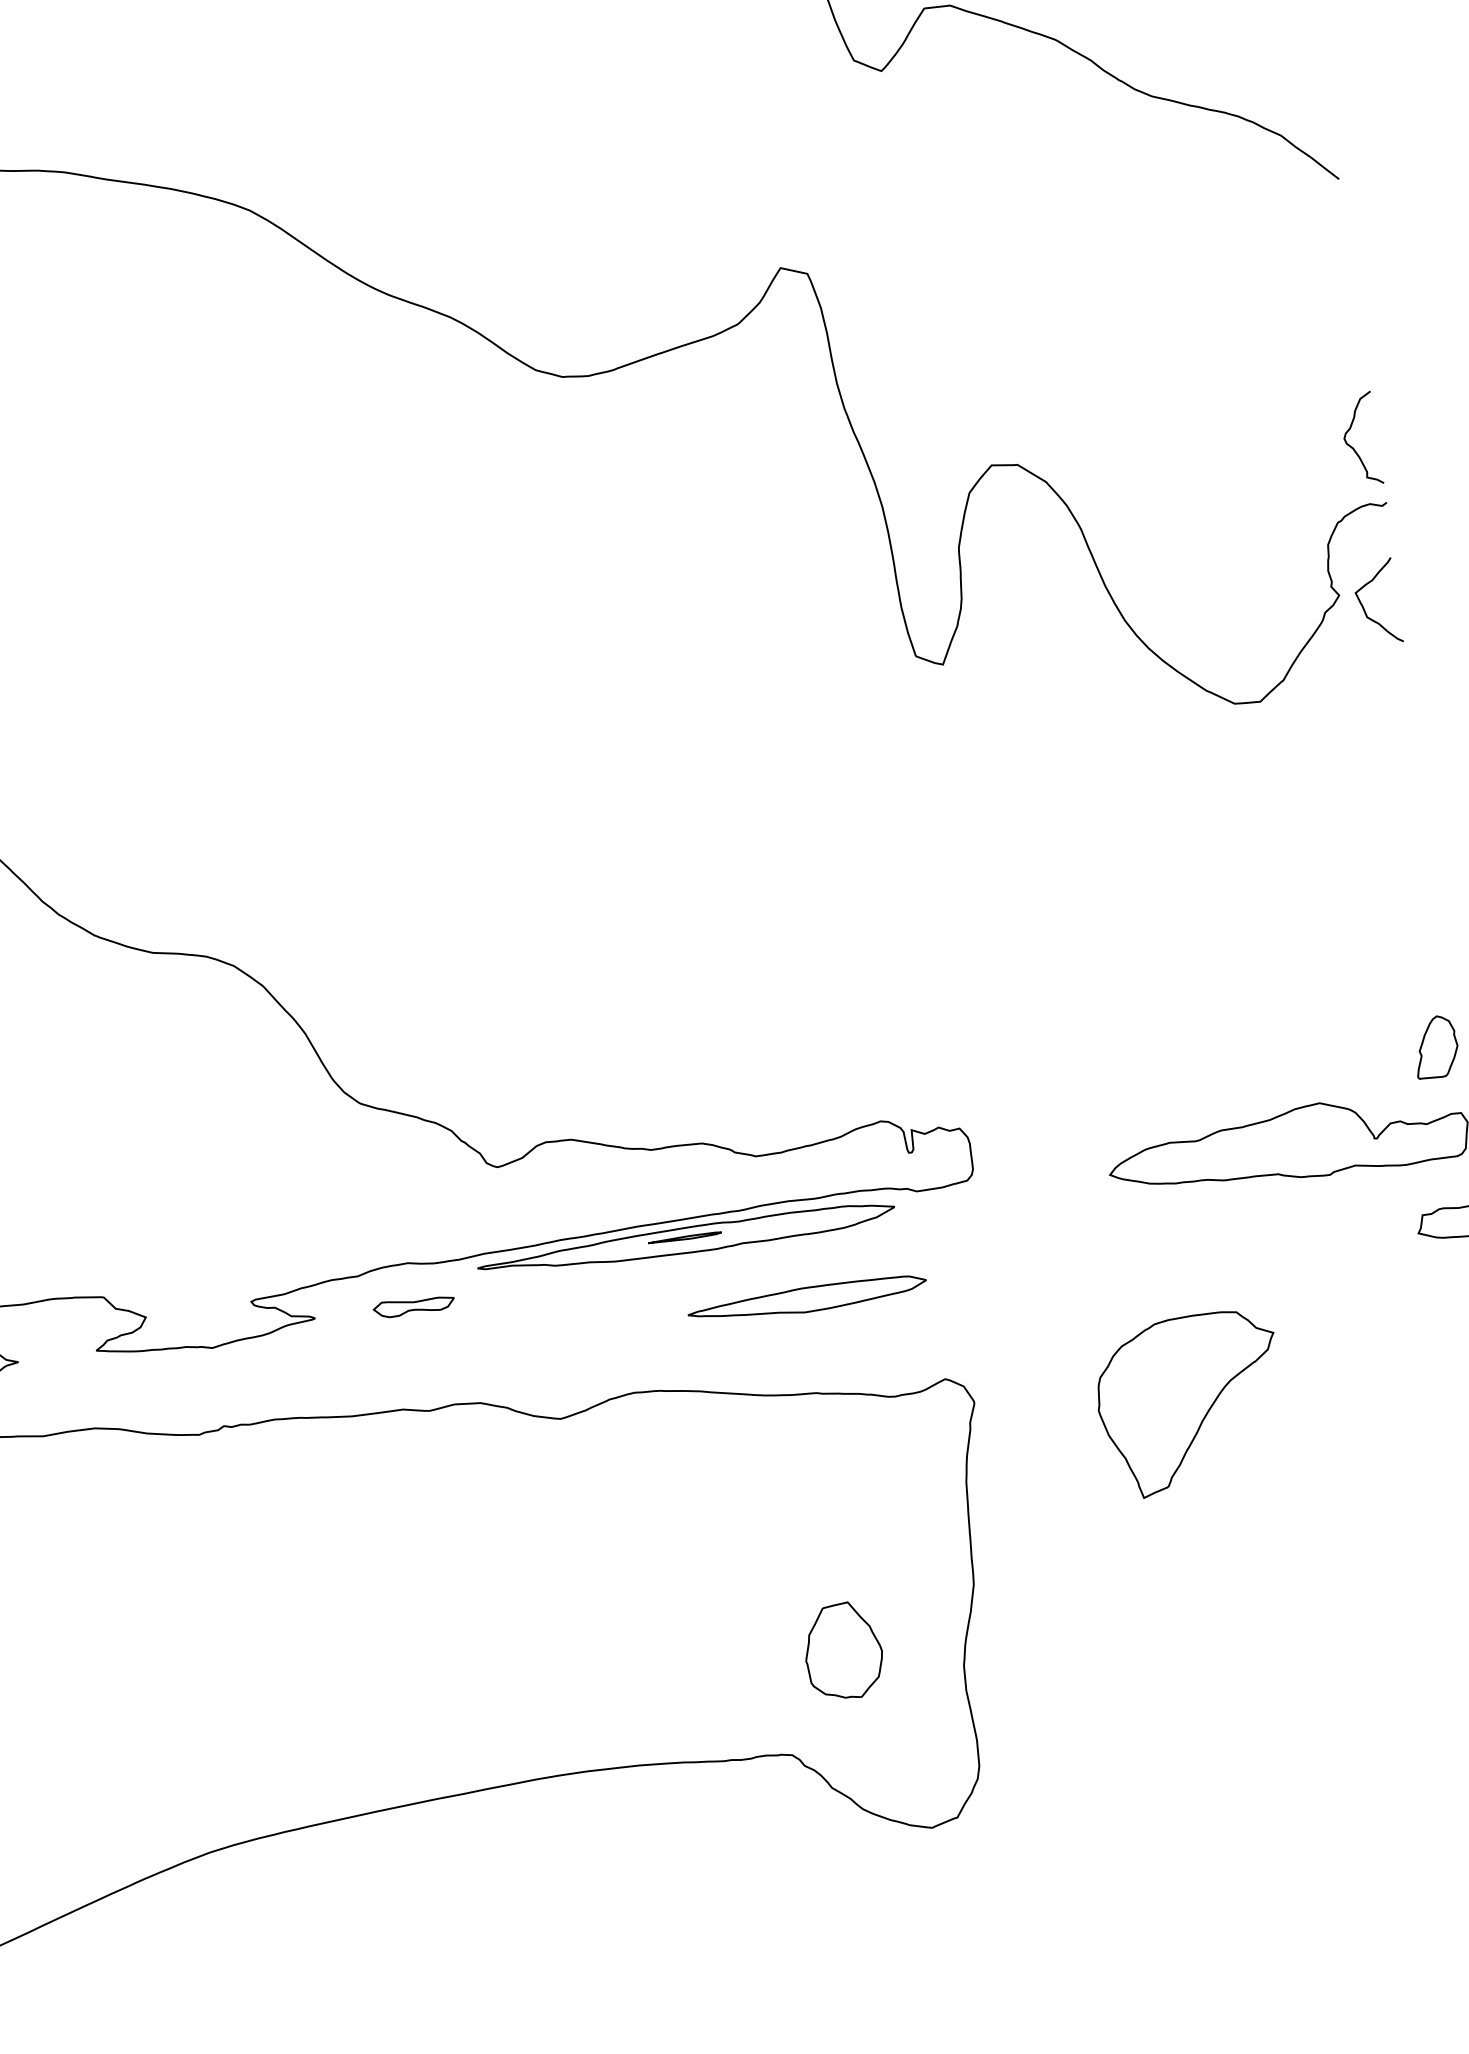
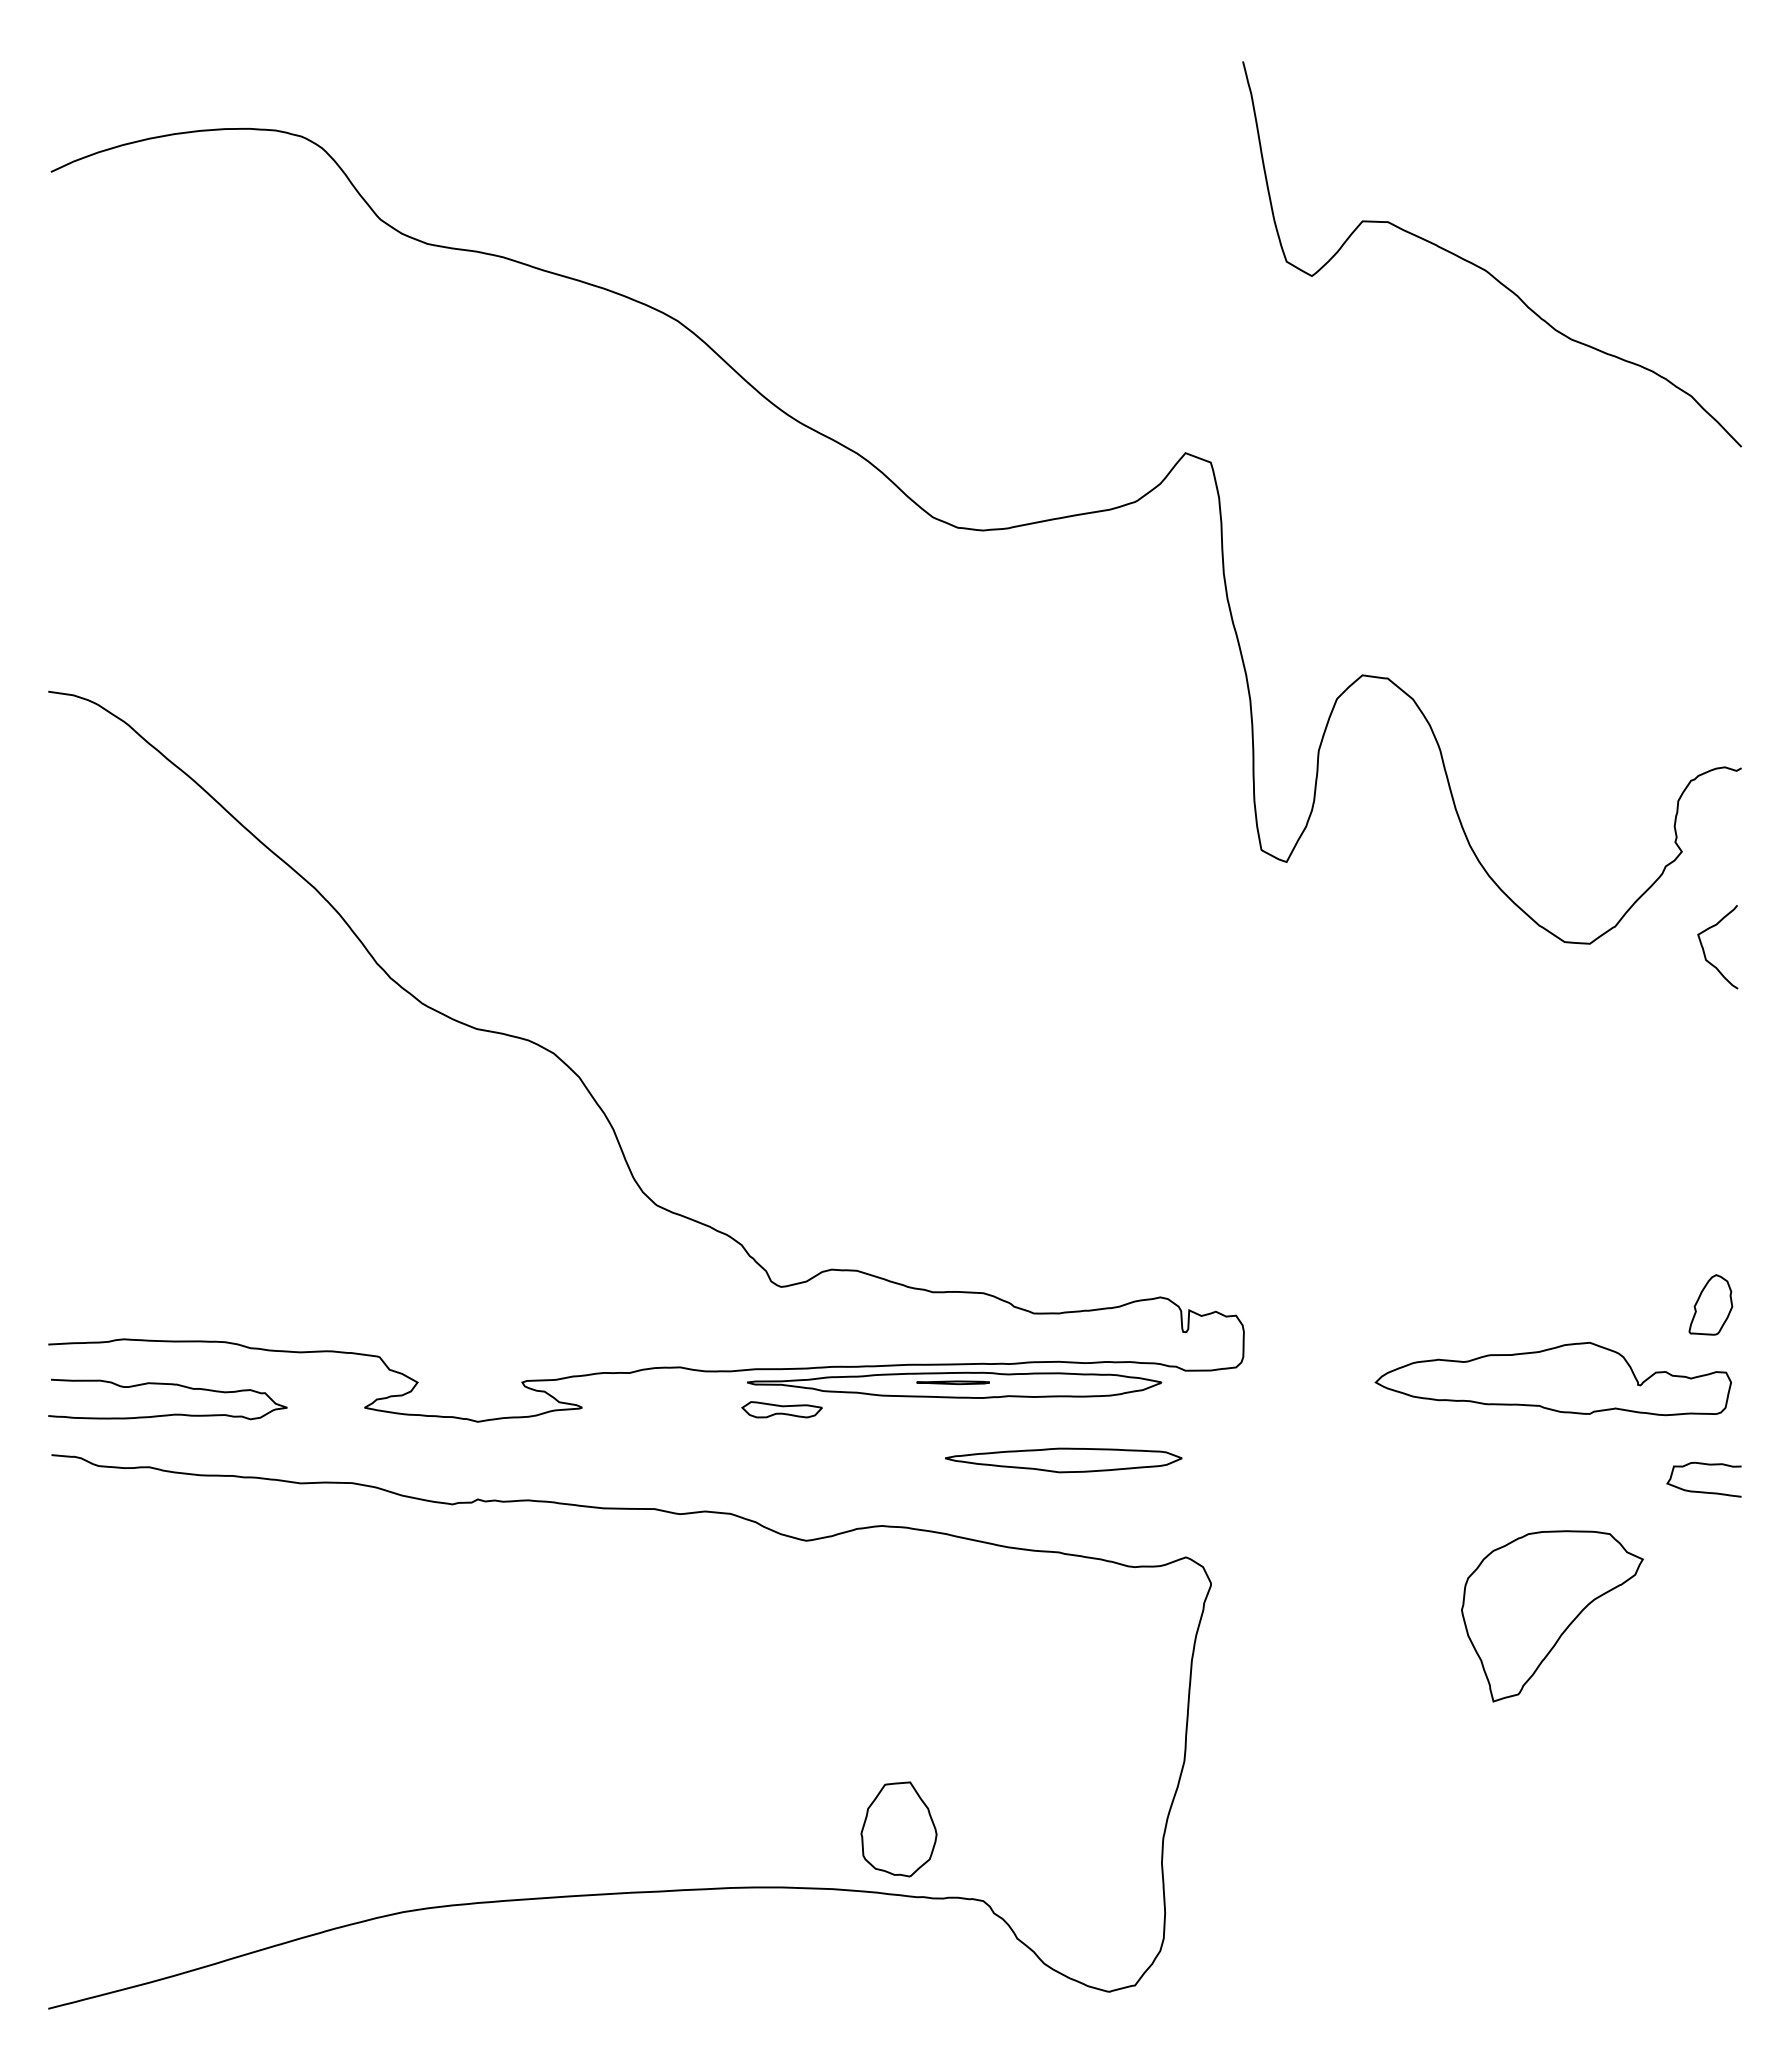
curve: (1354, 448) -> (1717, 710), removed
curve: (1364, 606) -> (1704, 949), moved
part: (413, 1305) -> (781, 1409), moved
part: (1190, 1403) -> (1552, 1616), moved
part: (842, 1651) -> (898, 1829), moved

